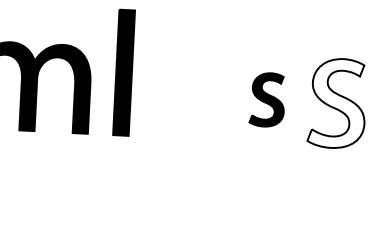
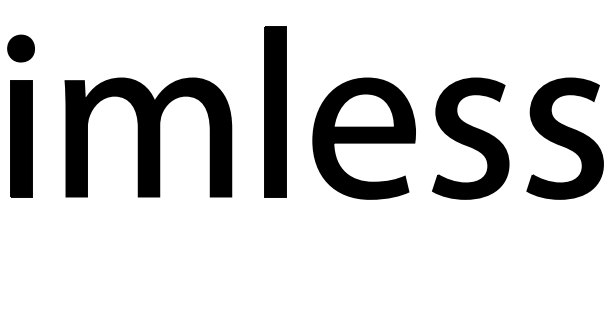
part: (188, 95) -> (363, 138), added
part: (267, 99) -> (470, 138), size x1.67
fill: (336, 103) -> (564, 138), added

